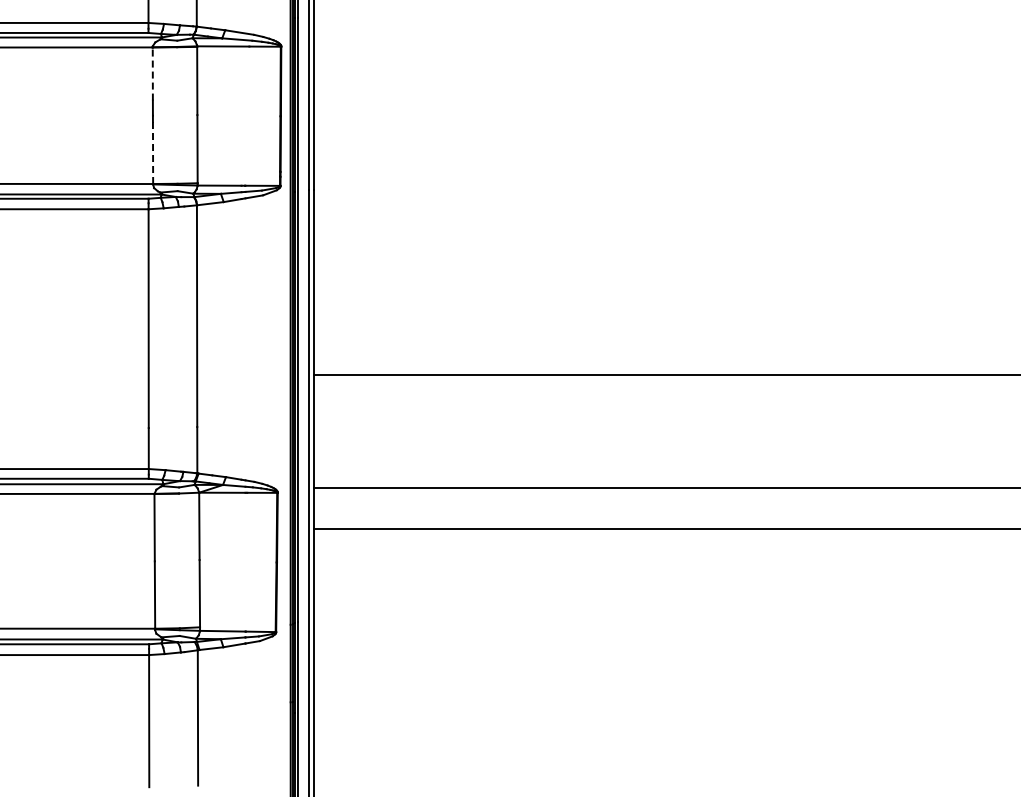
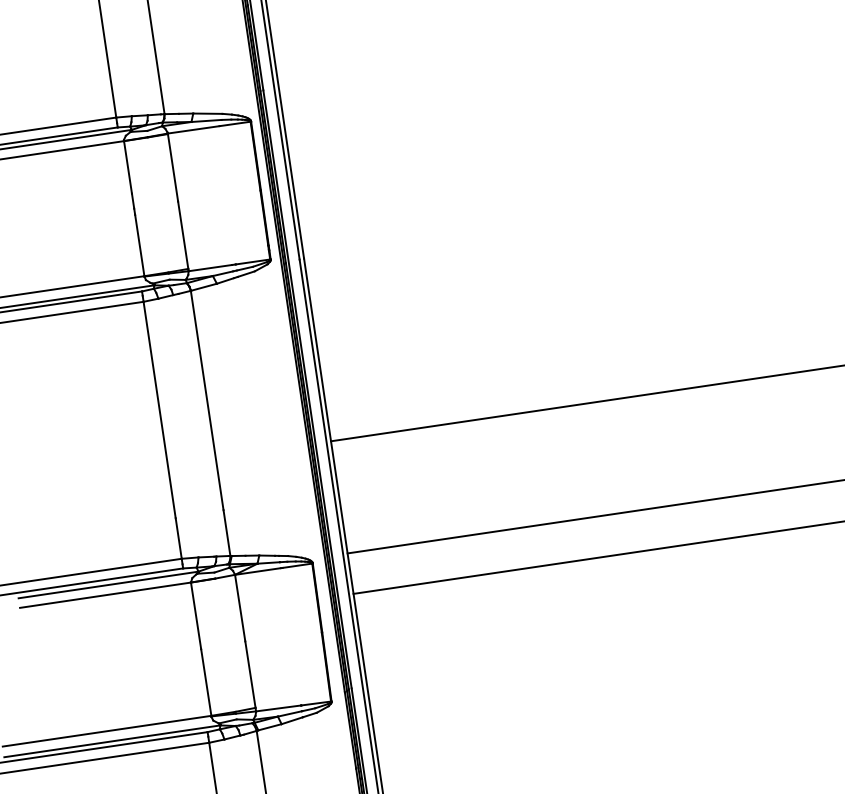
line: (152, 74) -> (127, 167), dashed -> solid
line: (153, 153) -> (140, 245), dashed -> solid

